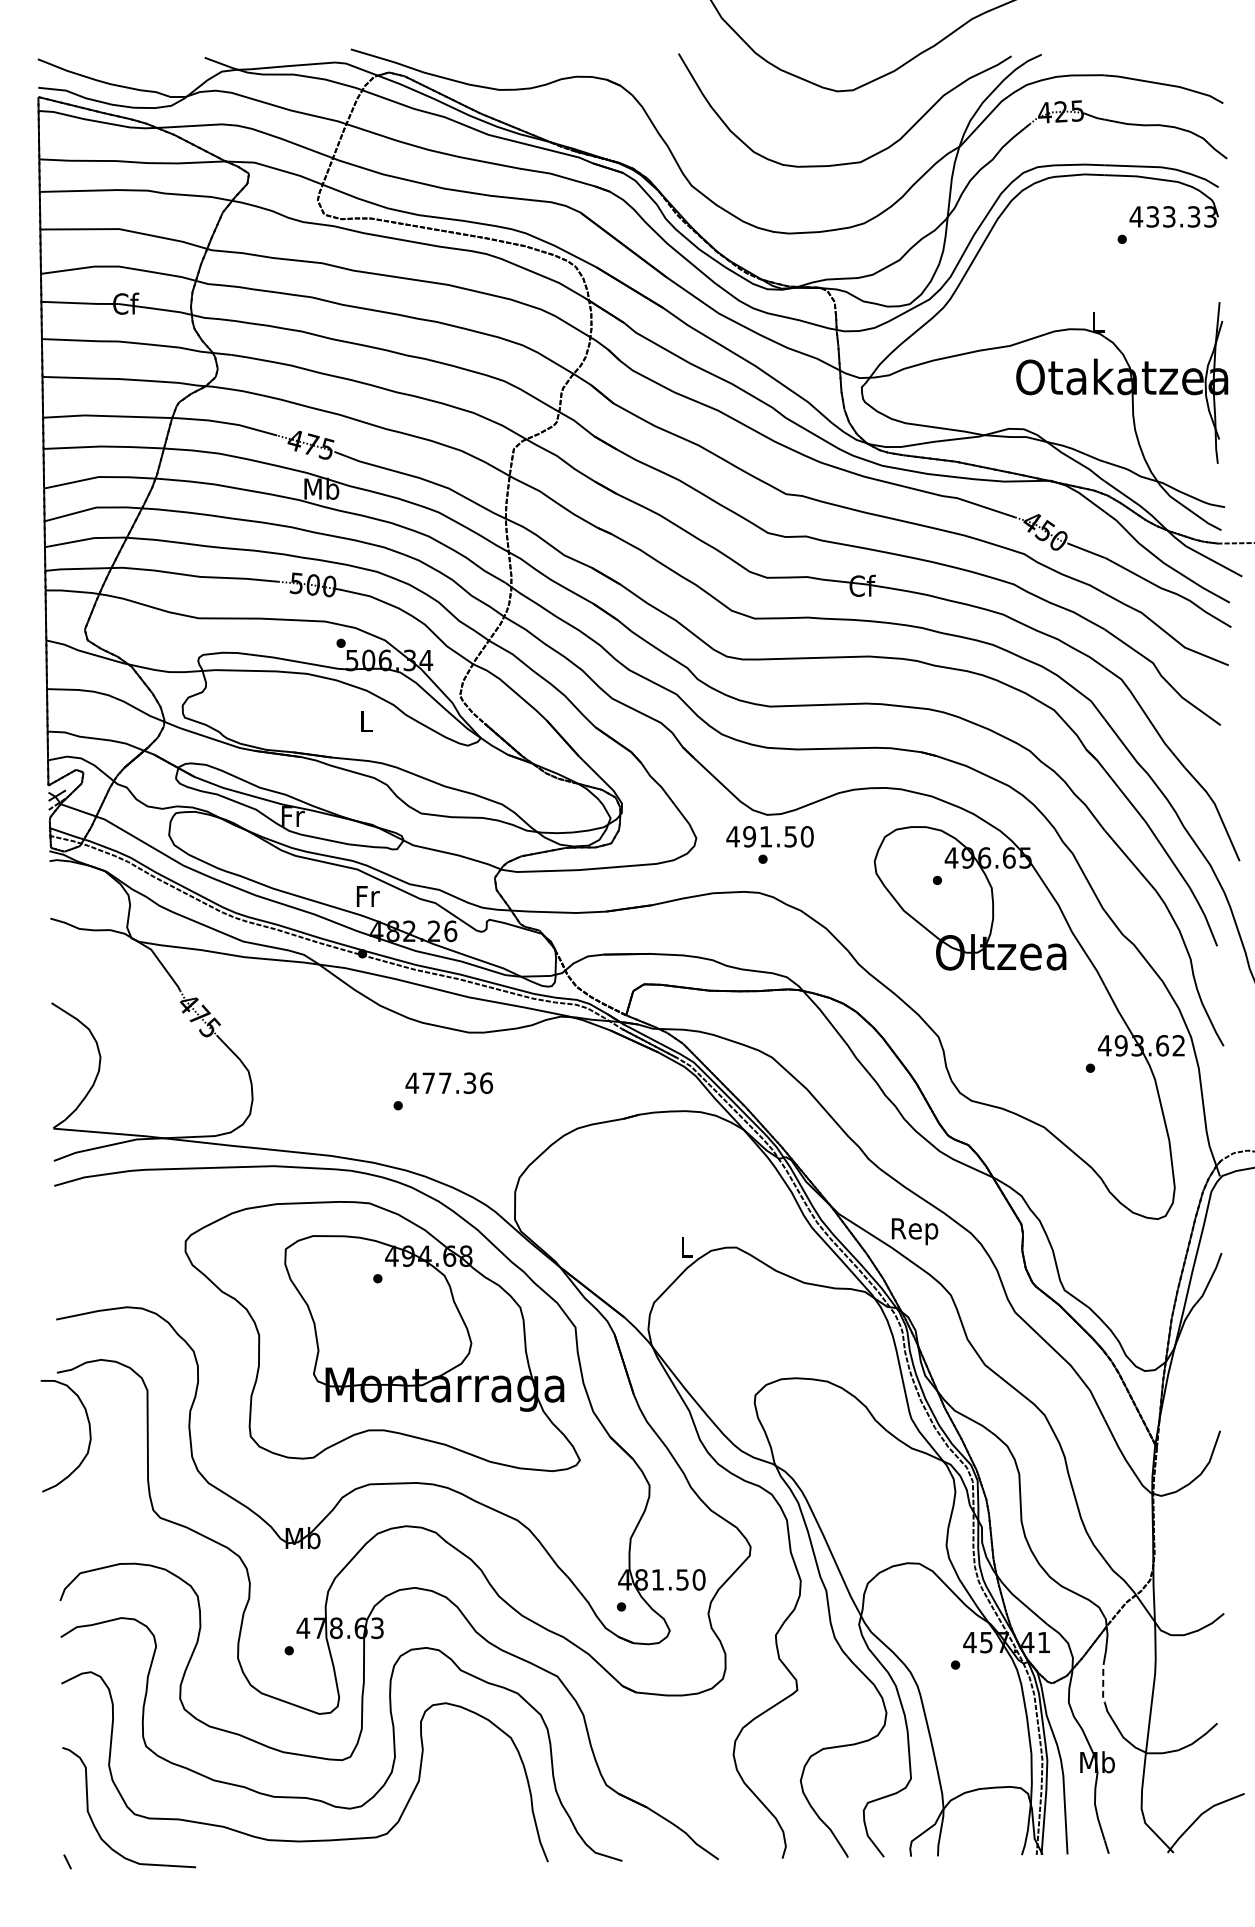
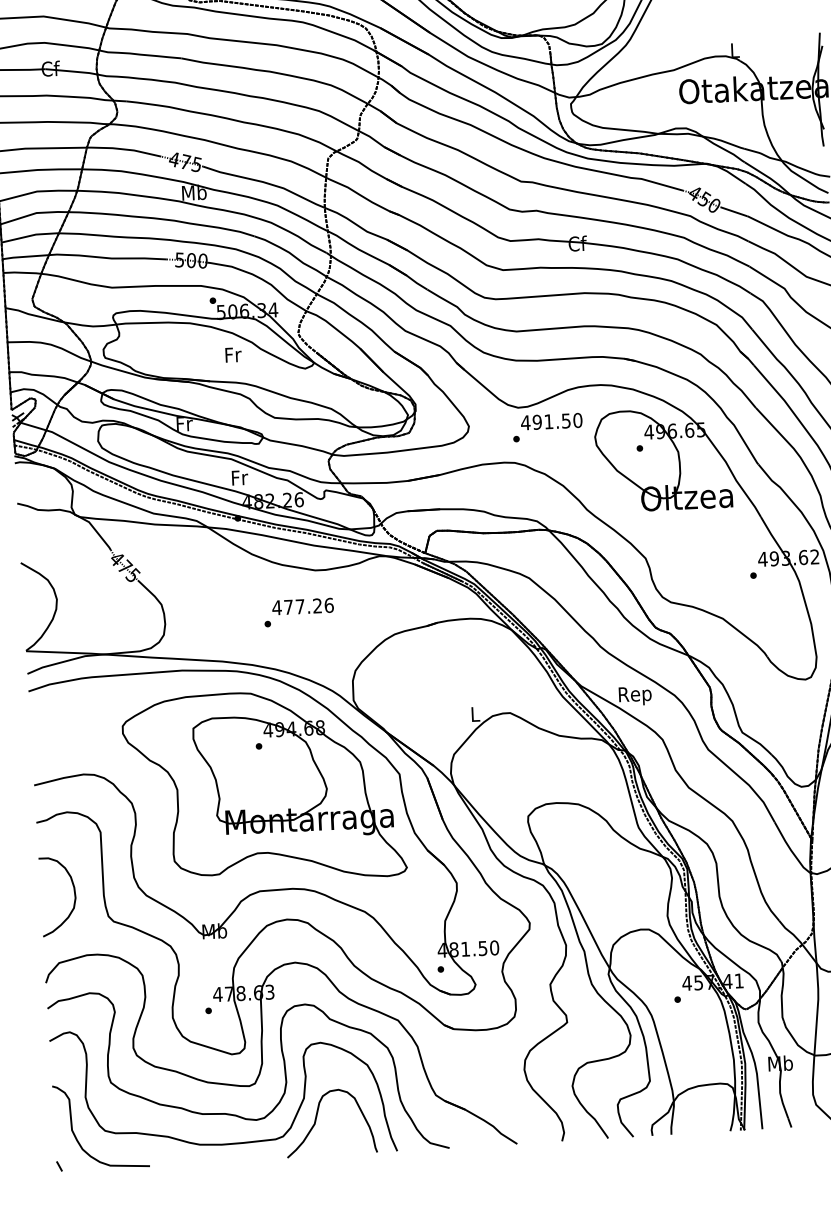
text: (366, 721) -> (233, 354), L -> Fr
text: (769, 836) -> (551, 421), moved
text: (469, 1083) -> (317, 606), 477.36 -> 477.26
curve: (89, 1436) -> (74, 896), moved
line: (1103, 1679) -> (782, 1005), dashed -> solid
curve: (435, 1811) -> (316, 1119), added

